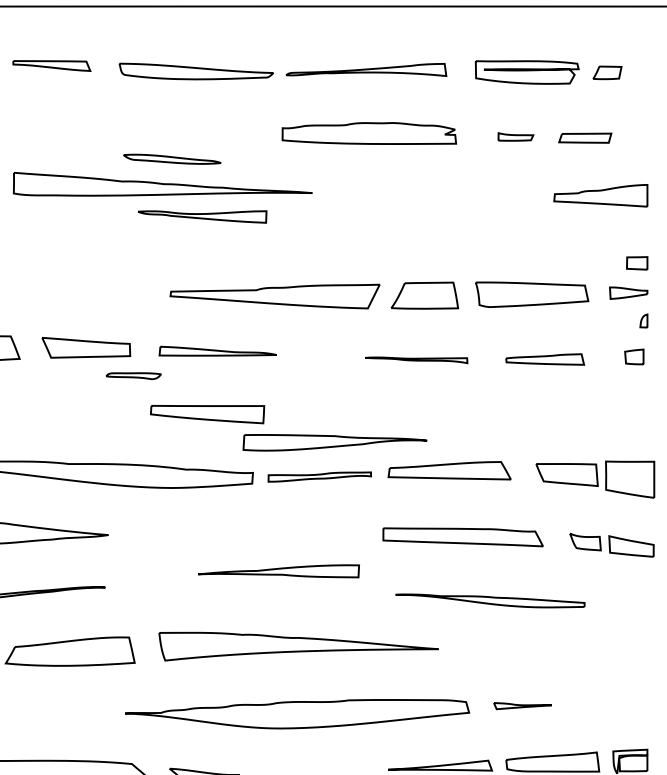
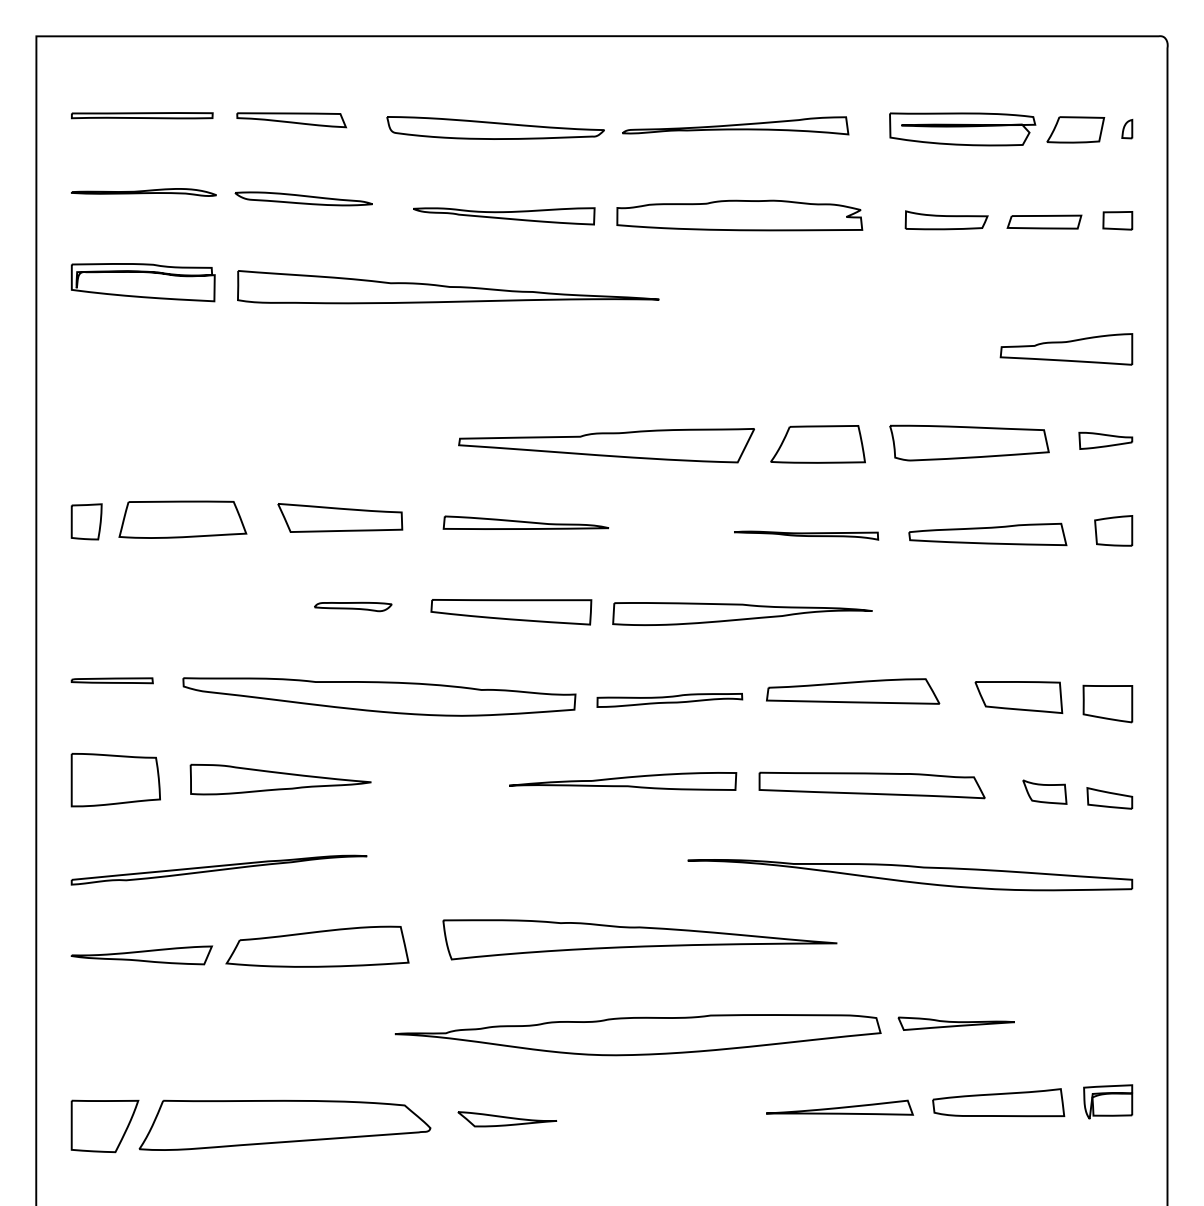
part: (607, 72) -> (1075, 129), size x1.43
part: (515, 137) -> (946, 220), size x1.67
part: (172, 159) -> (303, 198), moved
part: (600, 195) -> (1066, 349), moved
part: (202, 217) -> (504, 216), moved
part: (636, 263) -> (1117, 220), moved
part: (644, 321) -> (1127, 129), moved
part: (634, 356) -> (1113, 530), size x1.43
part: (544, 359) -> (987, 534), size x1.43
part: (133, 375) -> (353, 606), moved
part: (335, 442) -> (742, 613), moved
part: (629, 479) -> (1107, 703), size x0.71
part: (631, 546) -> (1109, 798), size x0.71
part: (279, 571) -> (623, 781), moved
part: (490, 601) -> (910, 875), size x1.67
part: (522, 705) -> (955, 1023), size x1.43

